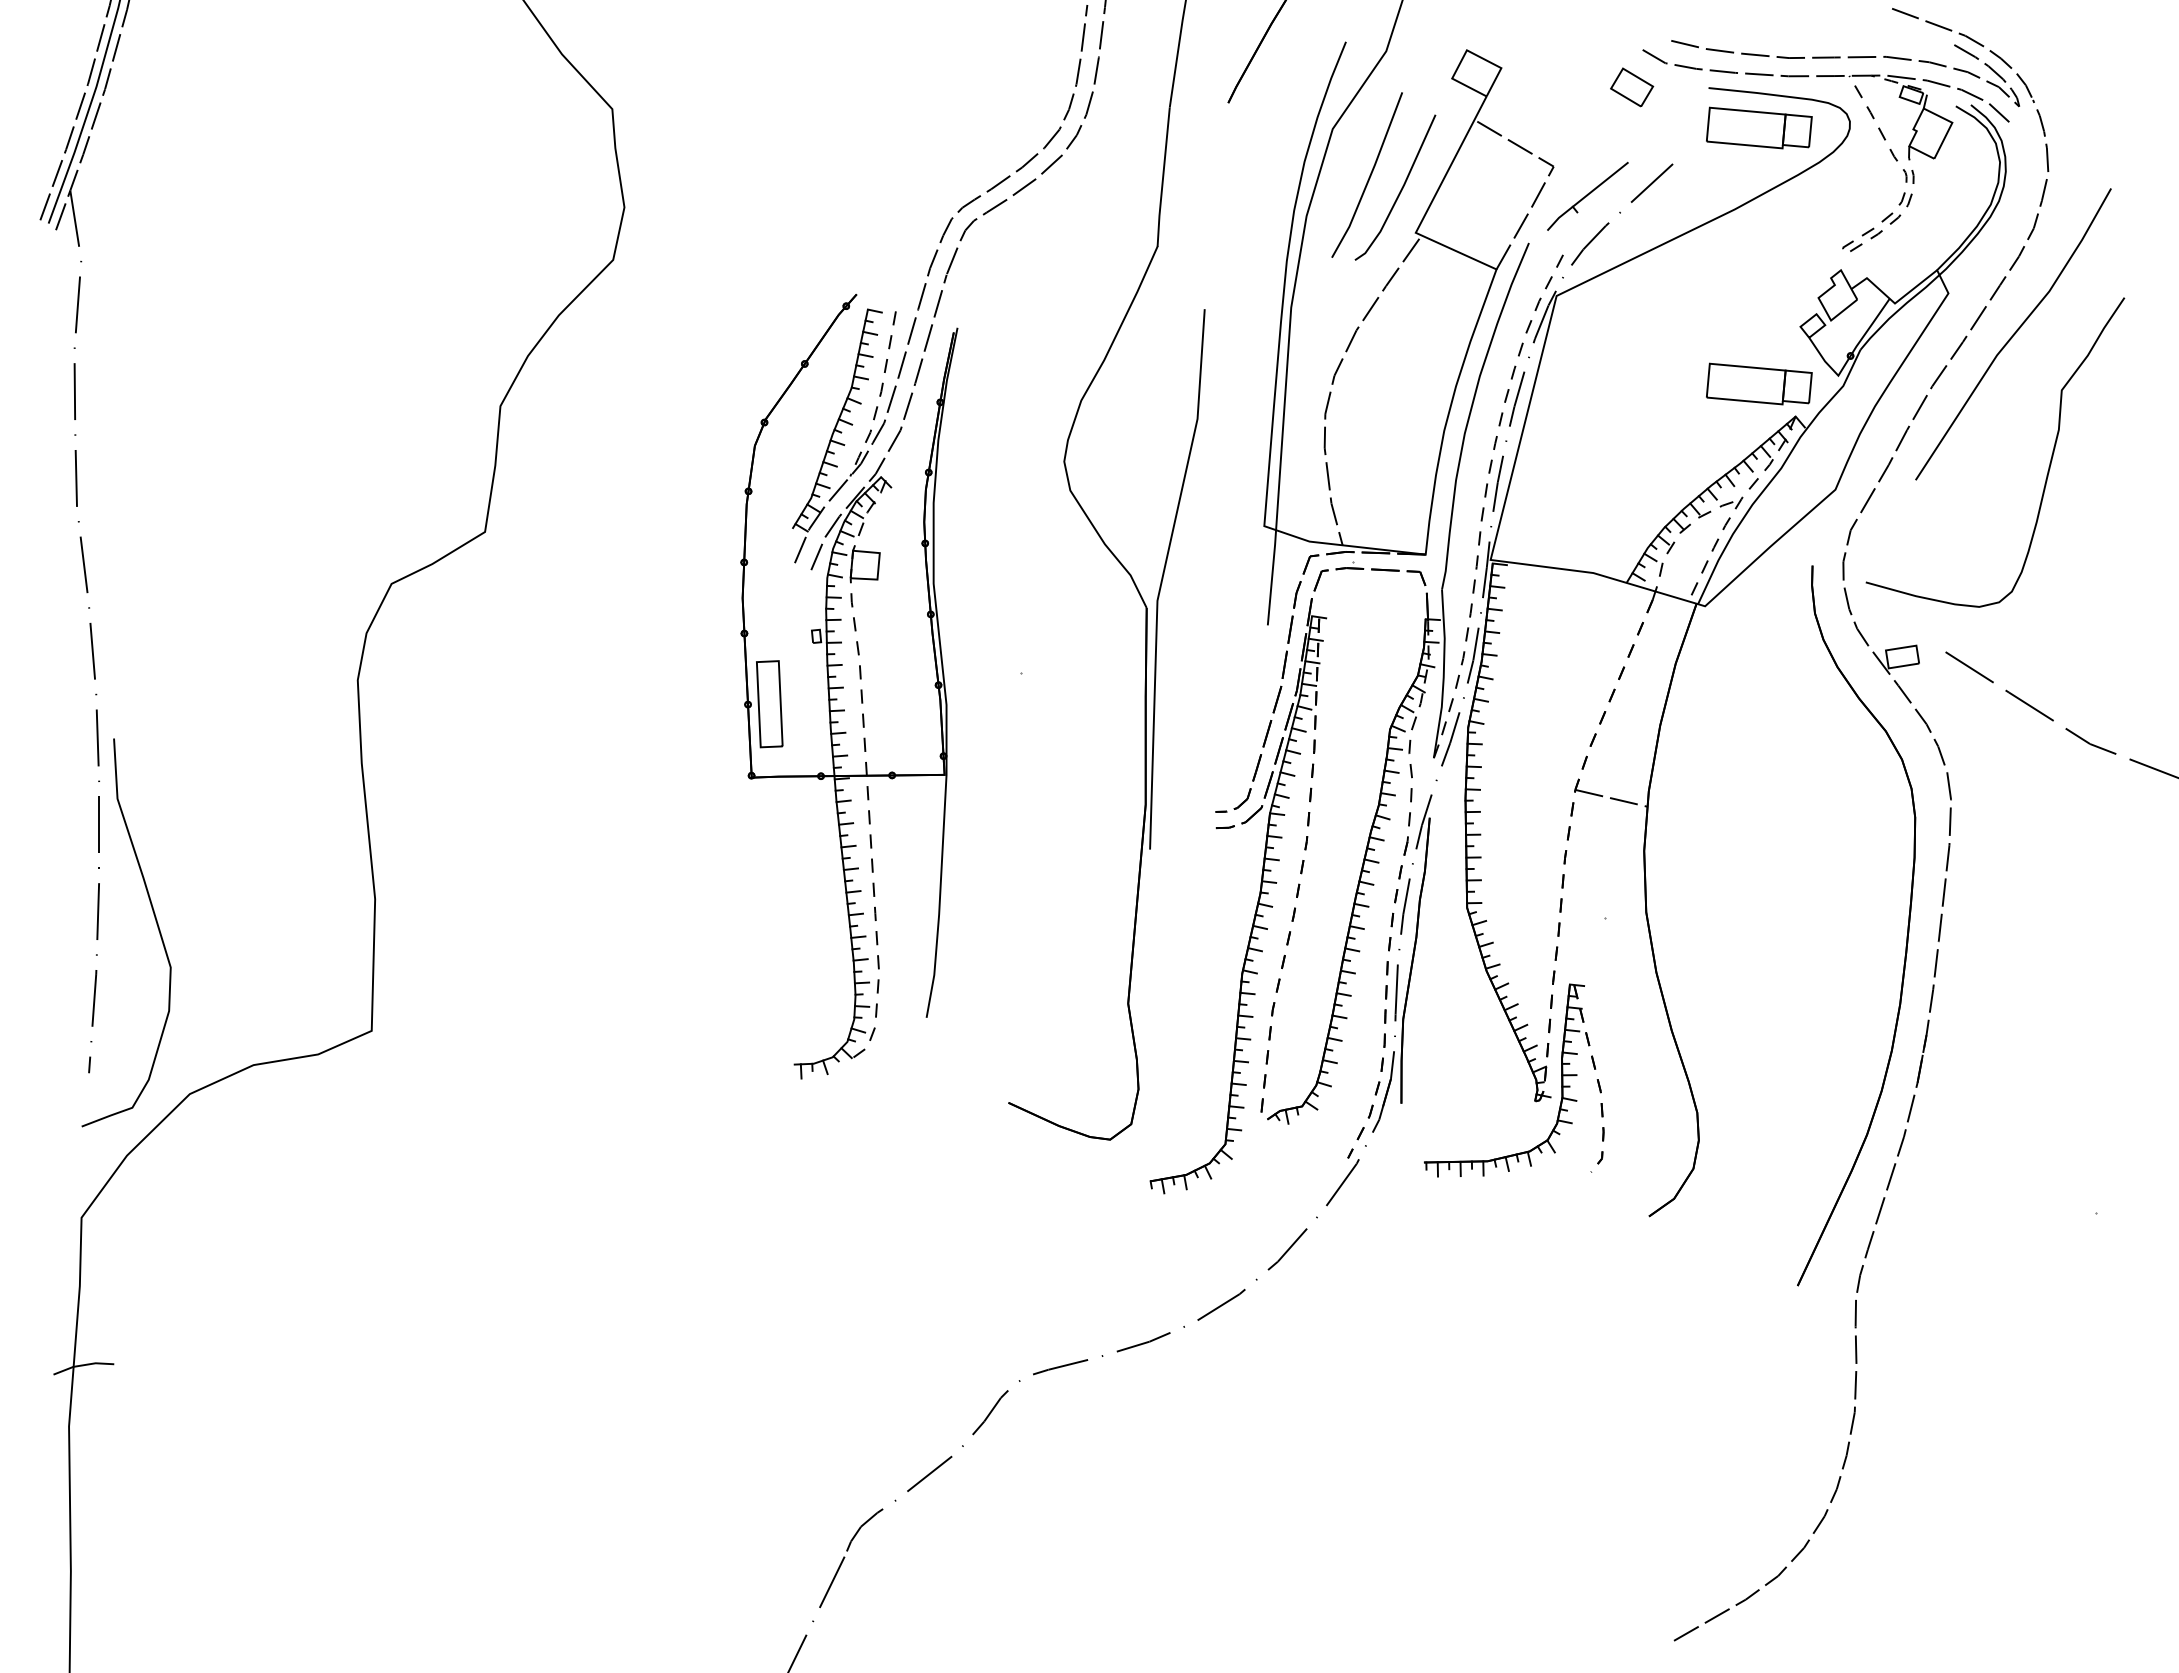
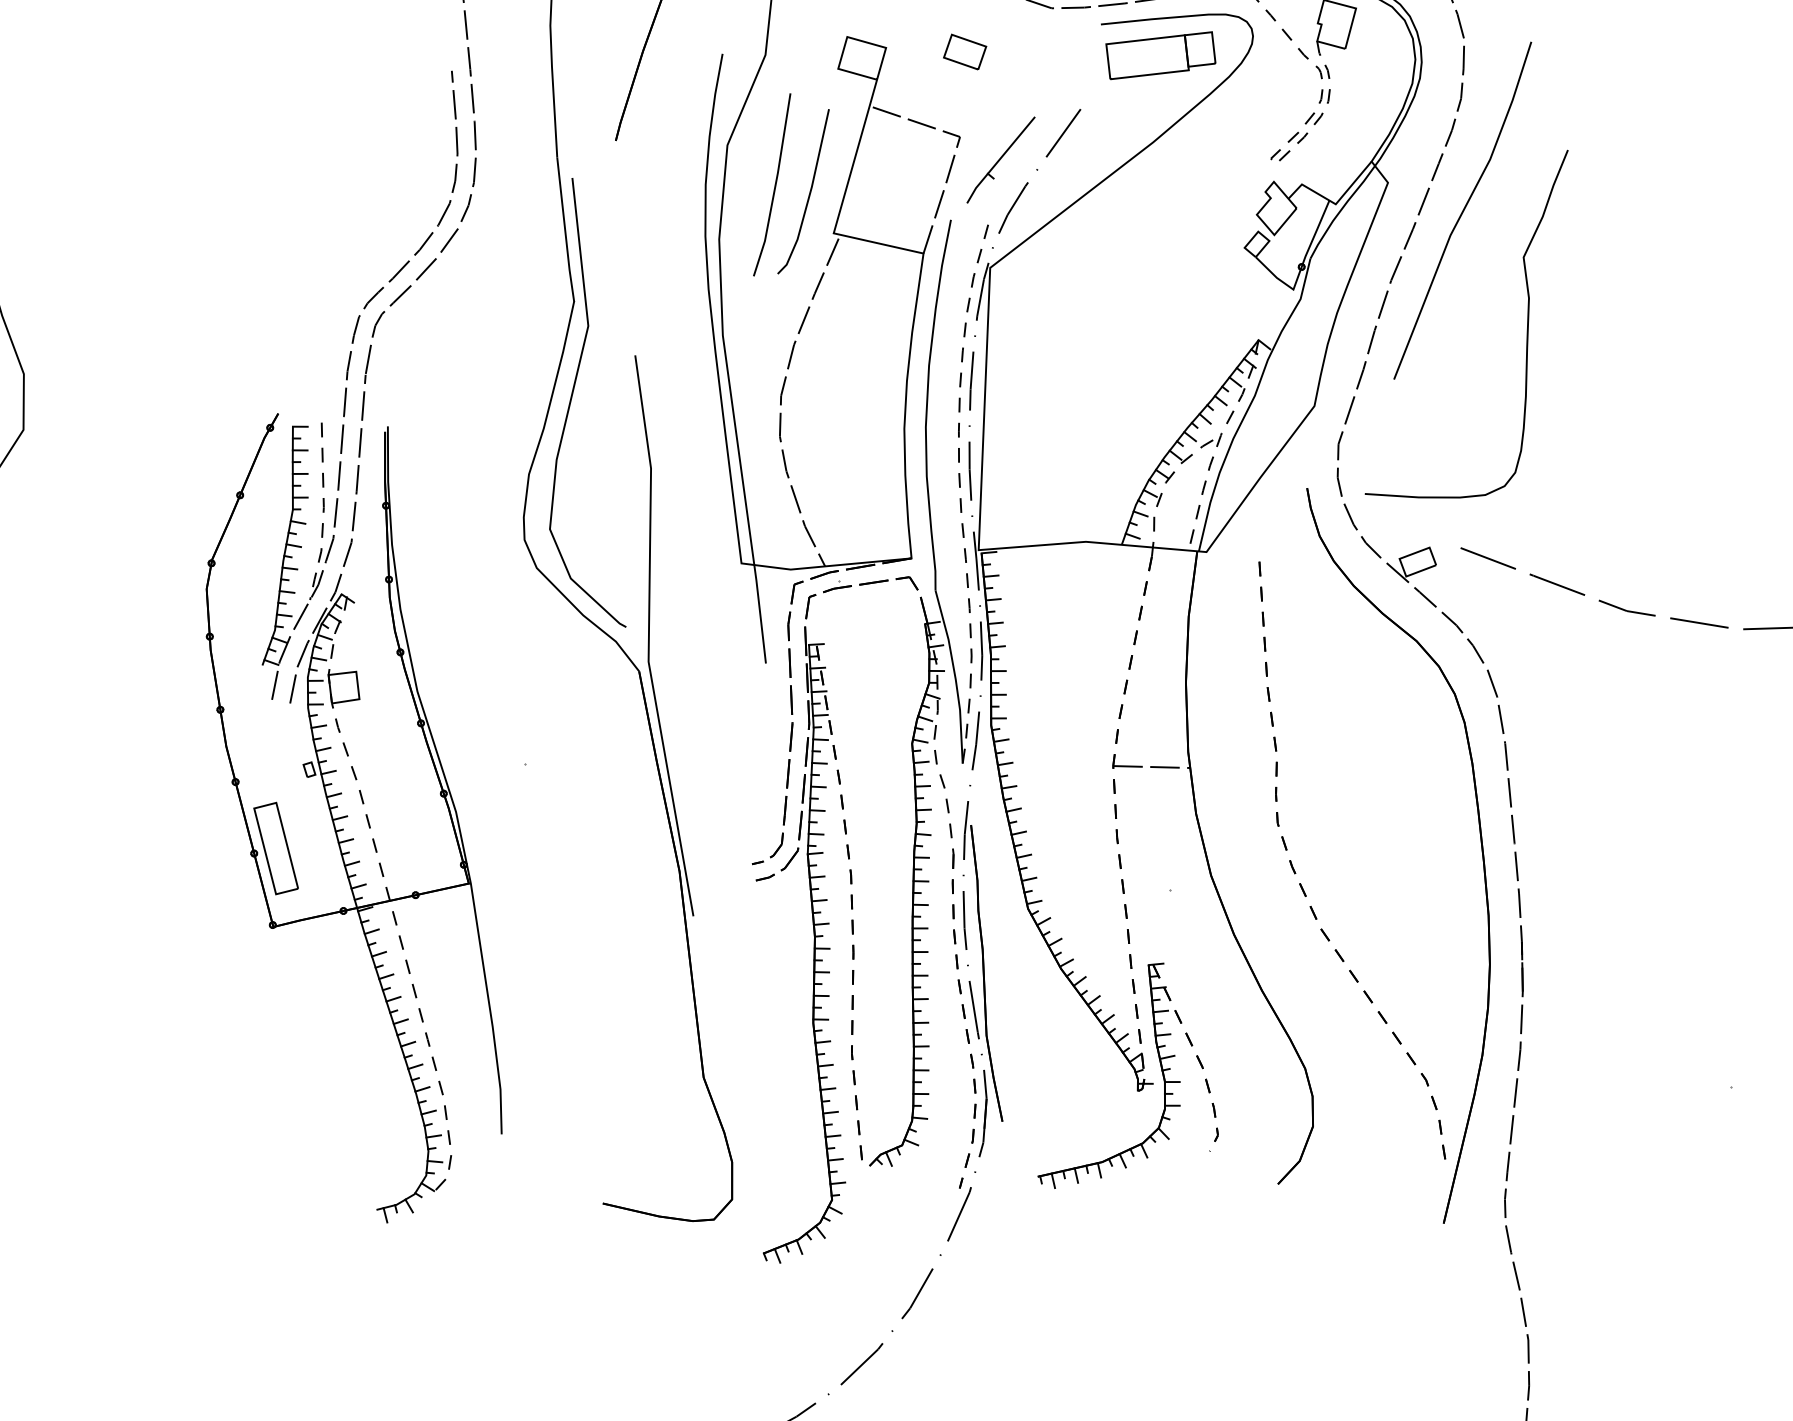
part: (1632, 87) -> (965, 51), moved
curve: (1133, 345) -> (570, 407), added
part: (1759, 383) -> (1214, 314), removed
part: (1729, 936) -> (1300, 882), added

